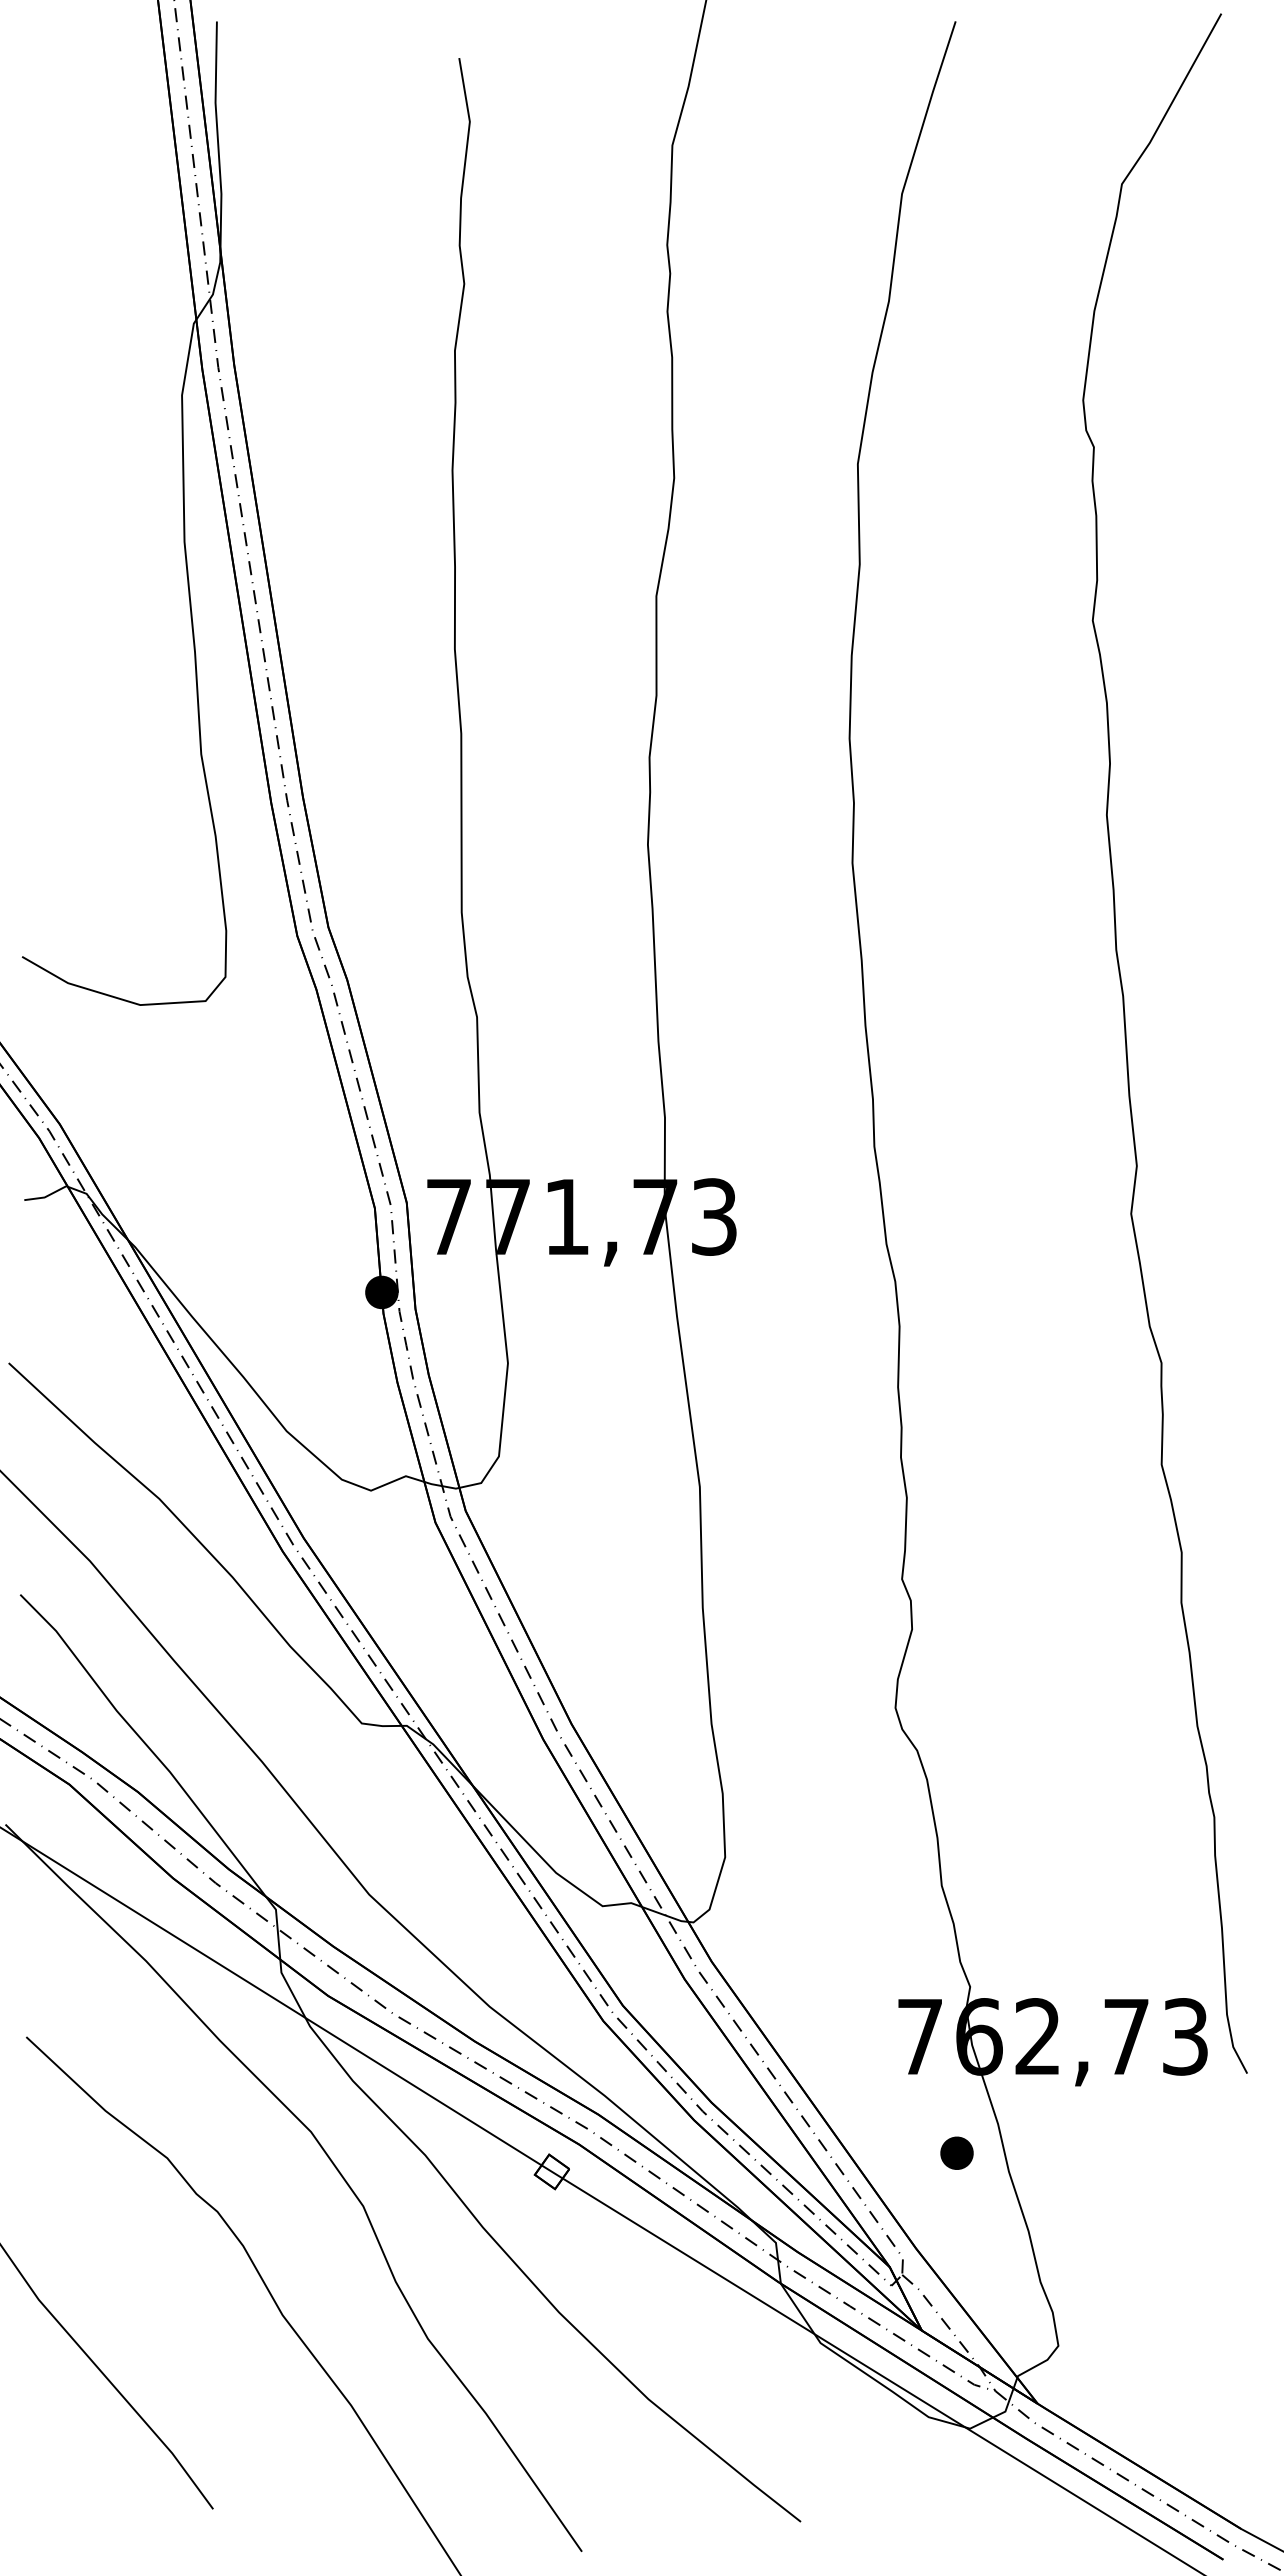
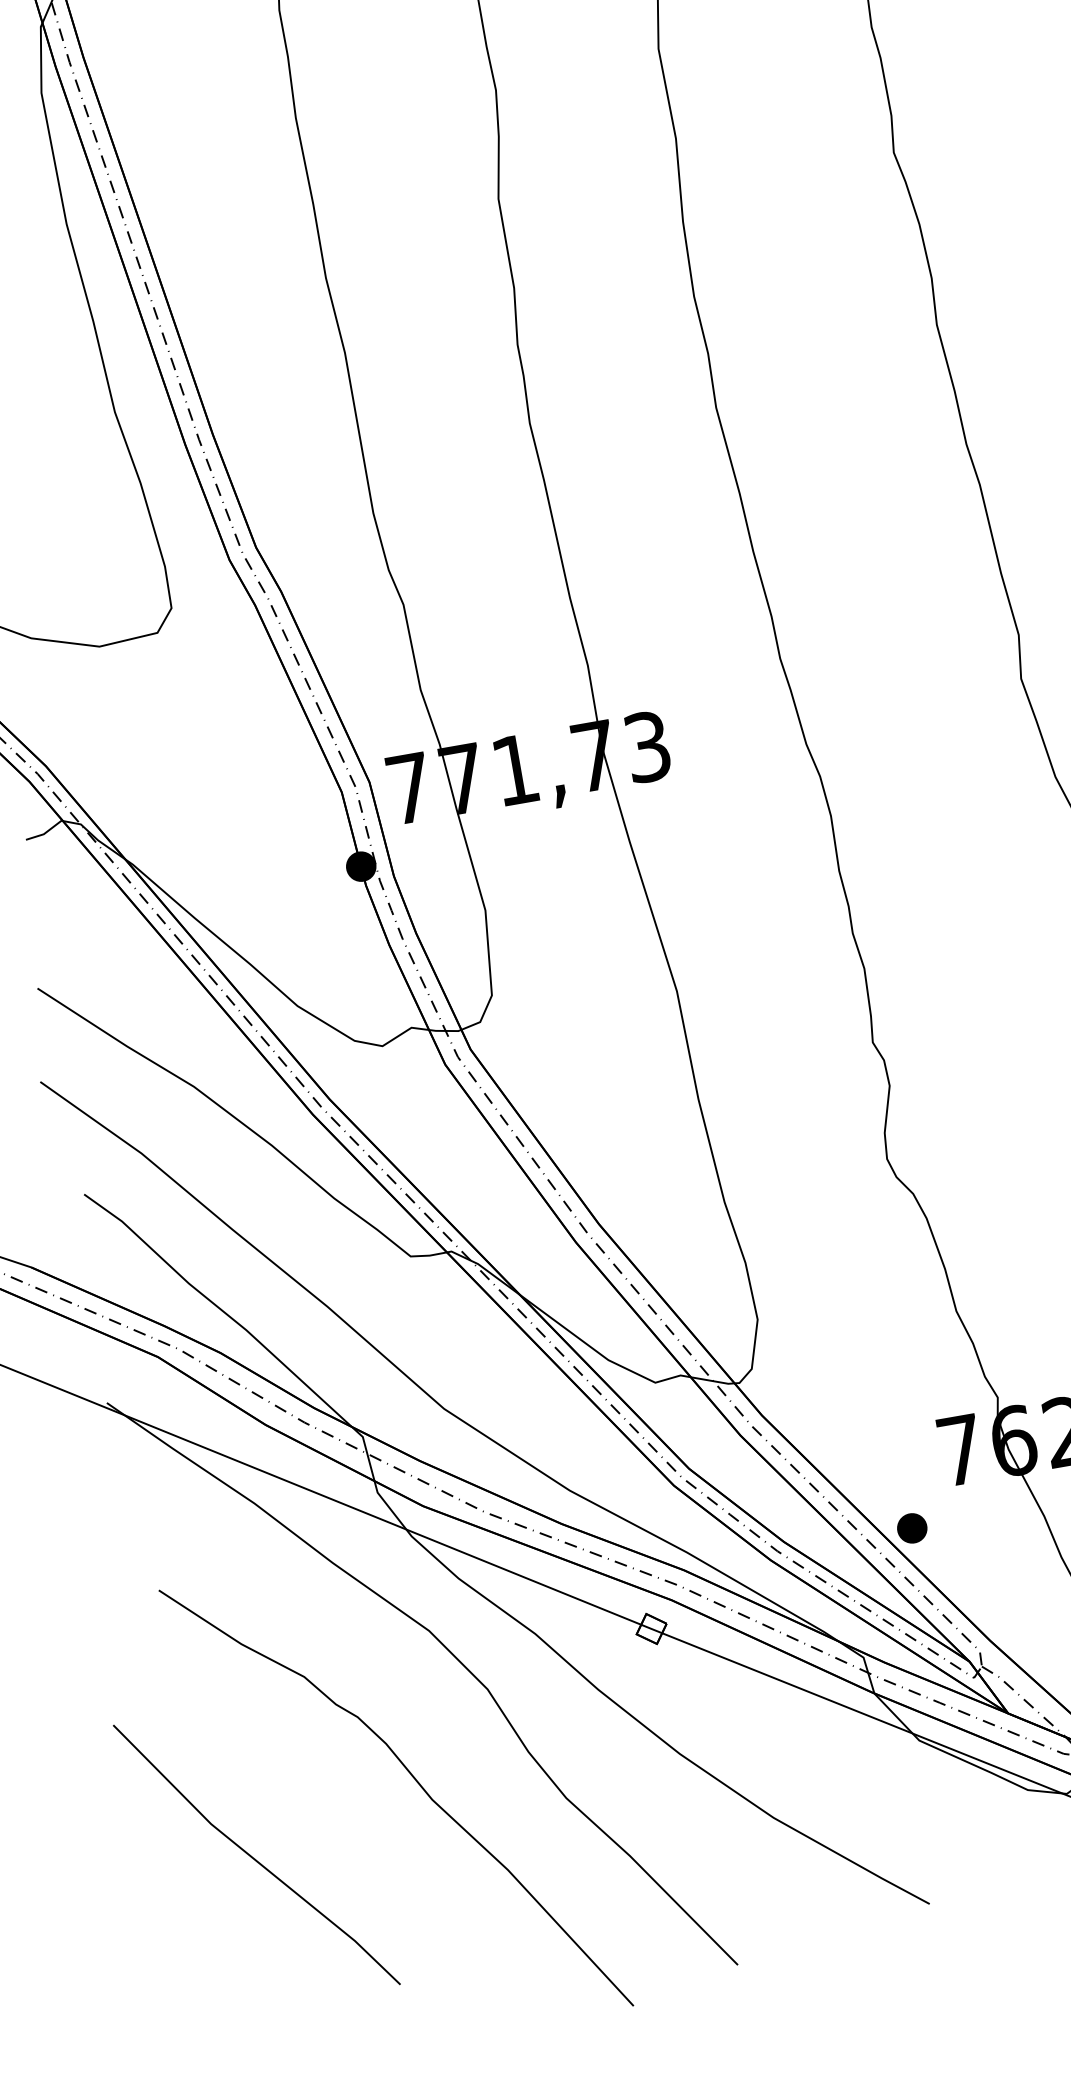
part: (956, 2152) -> (911, 1527), moved

